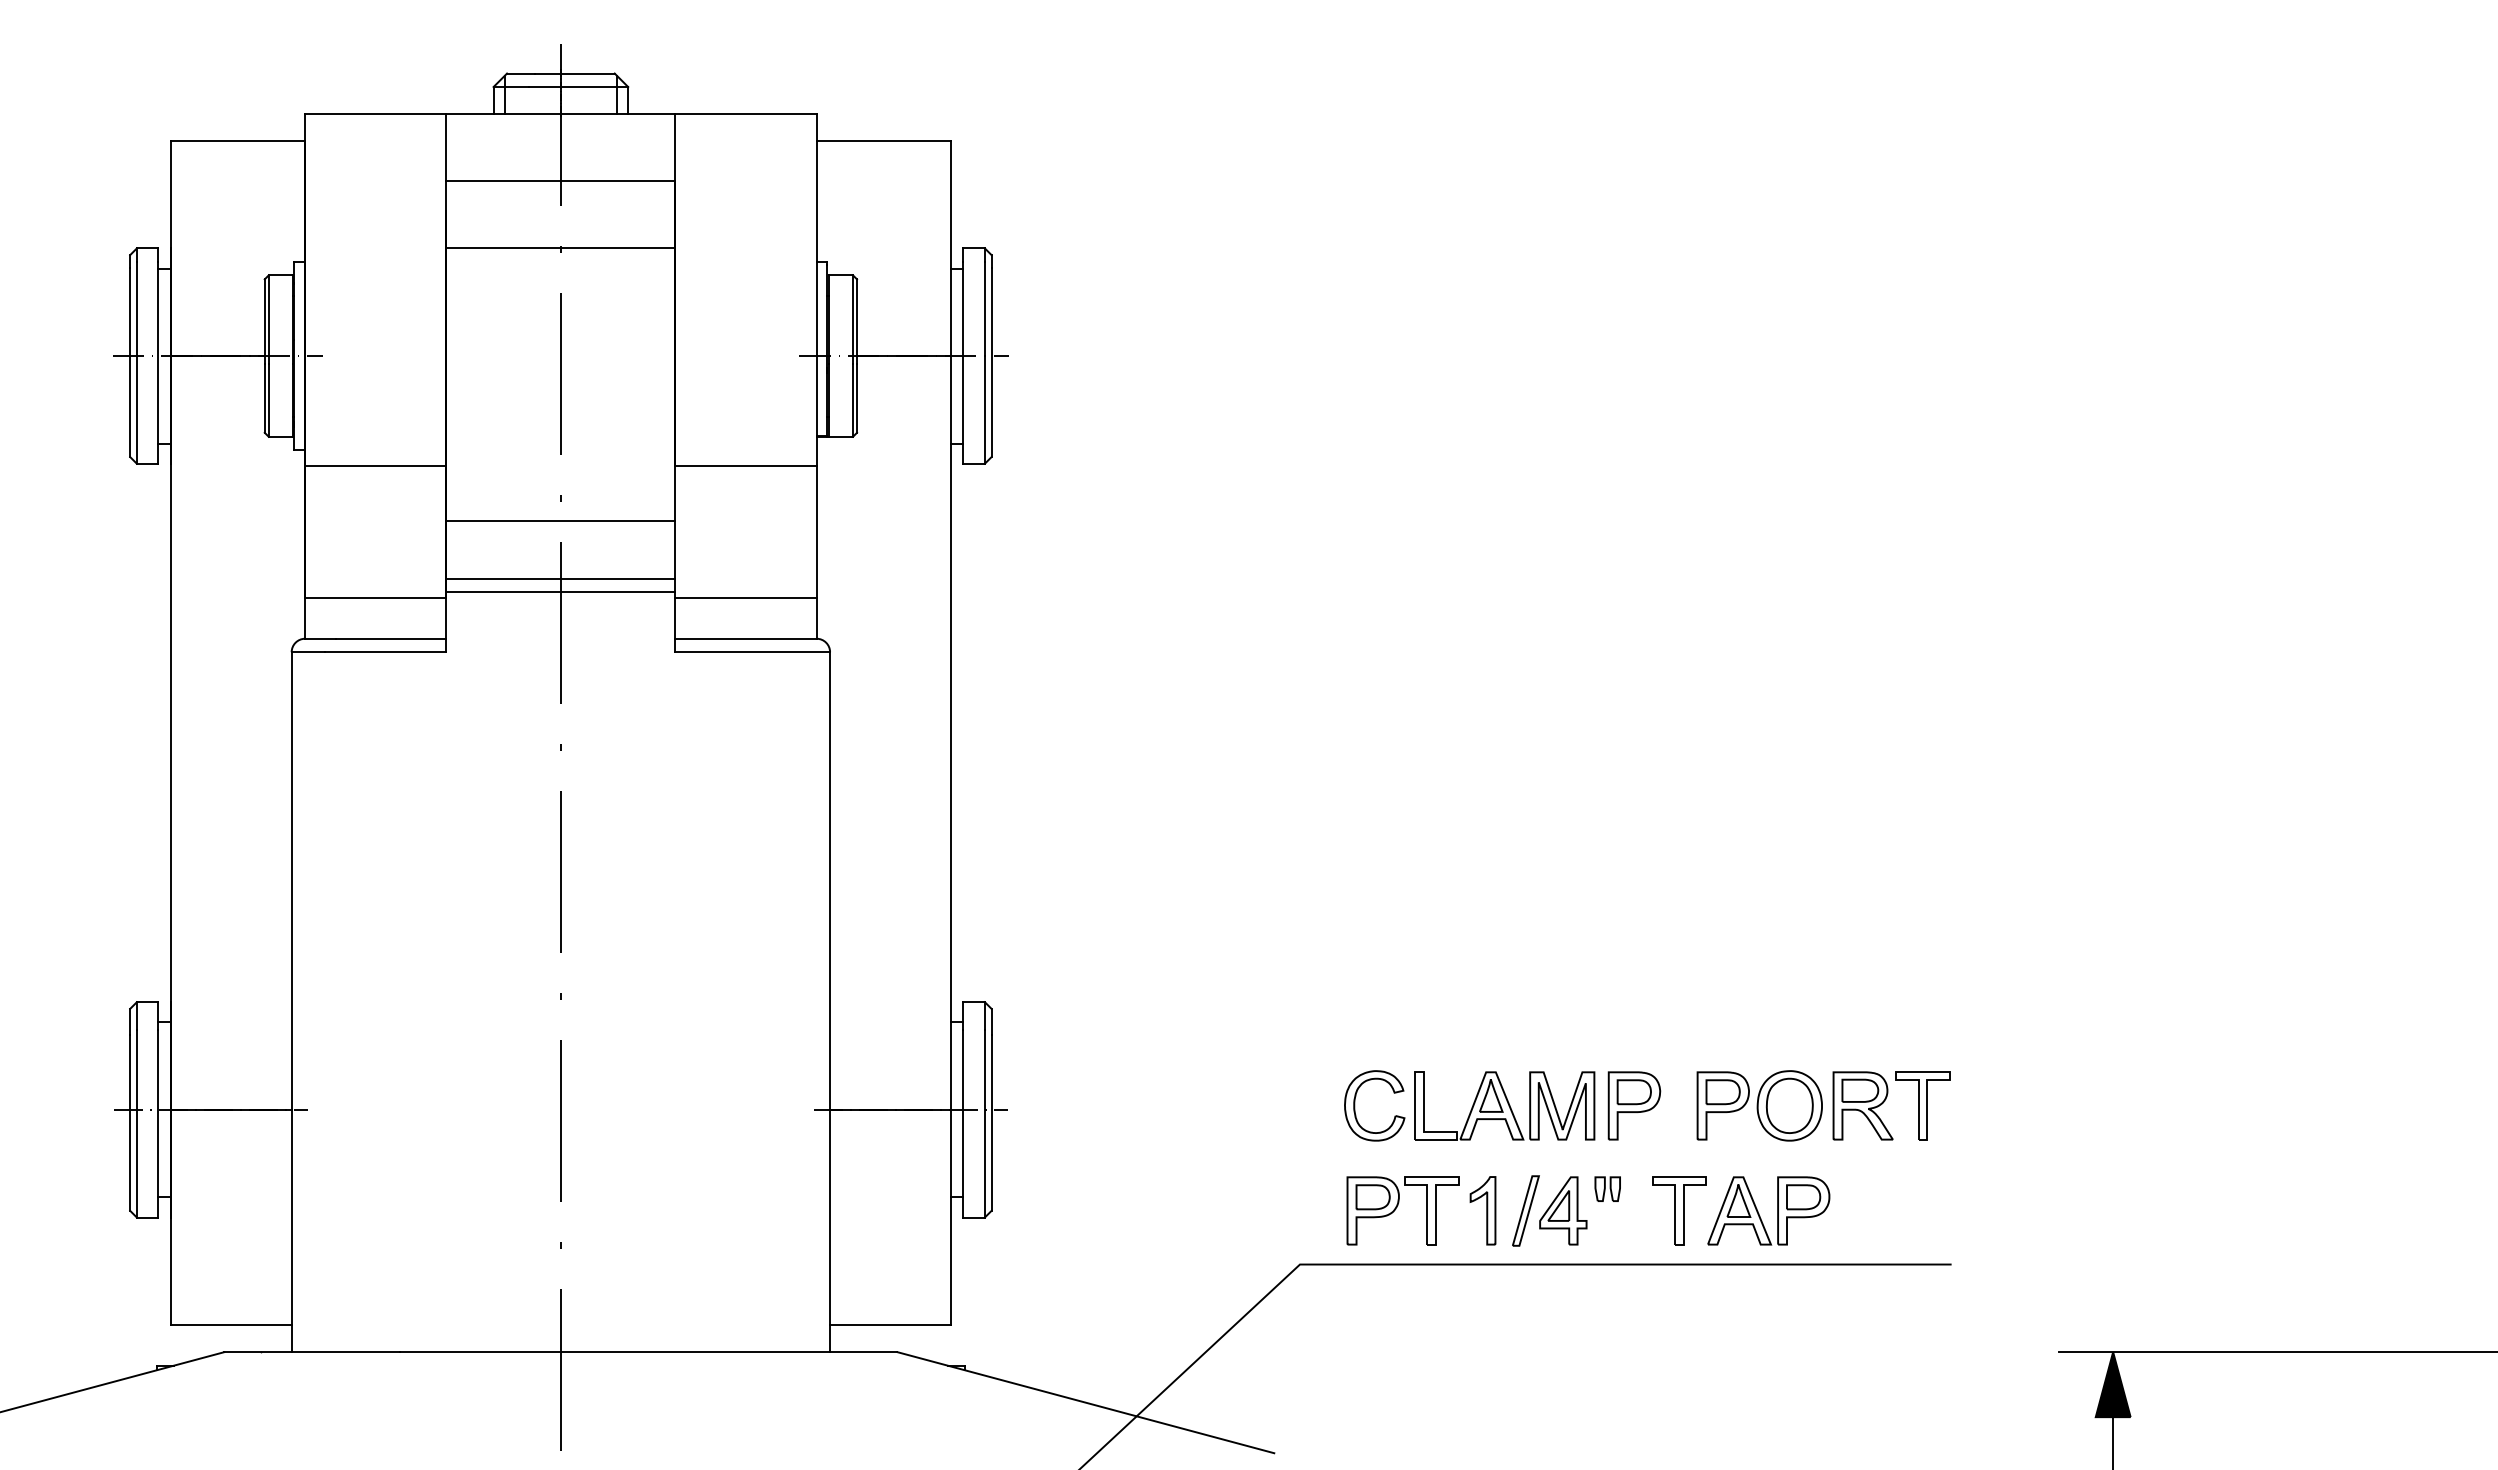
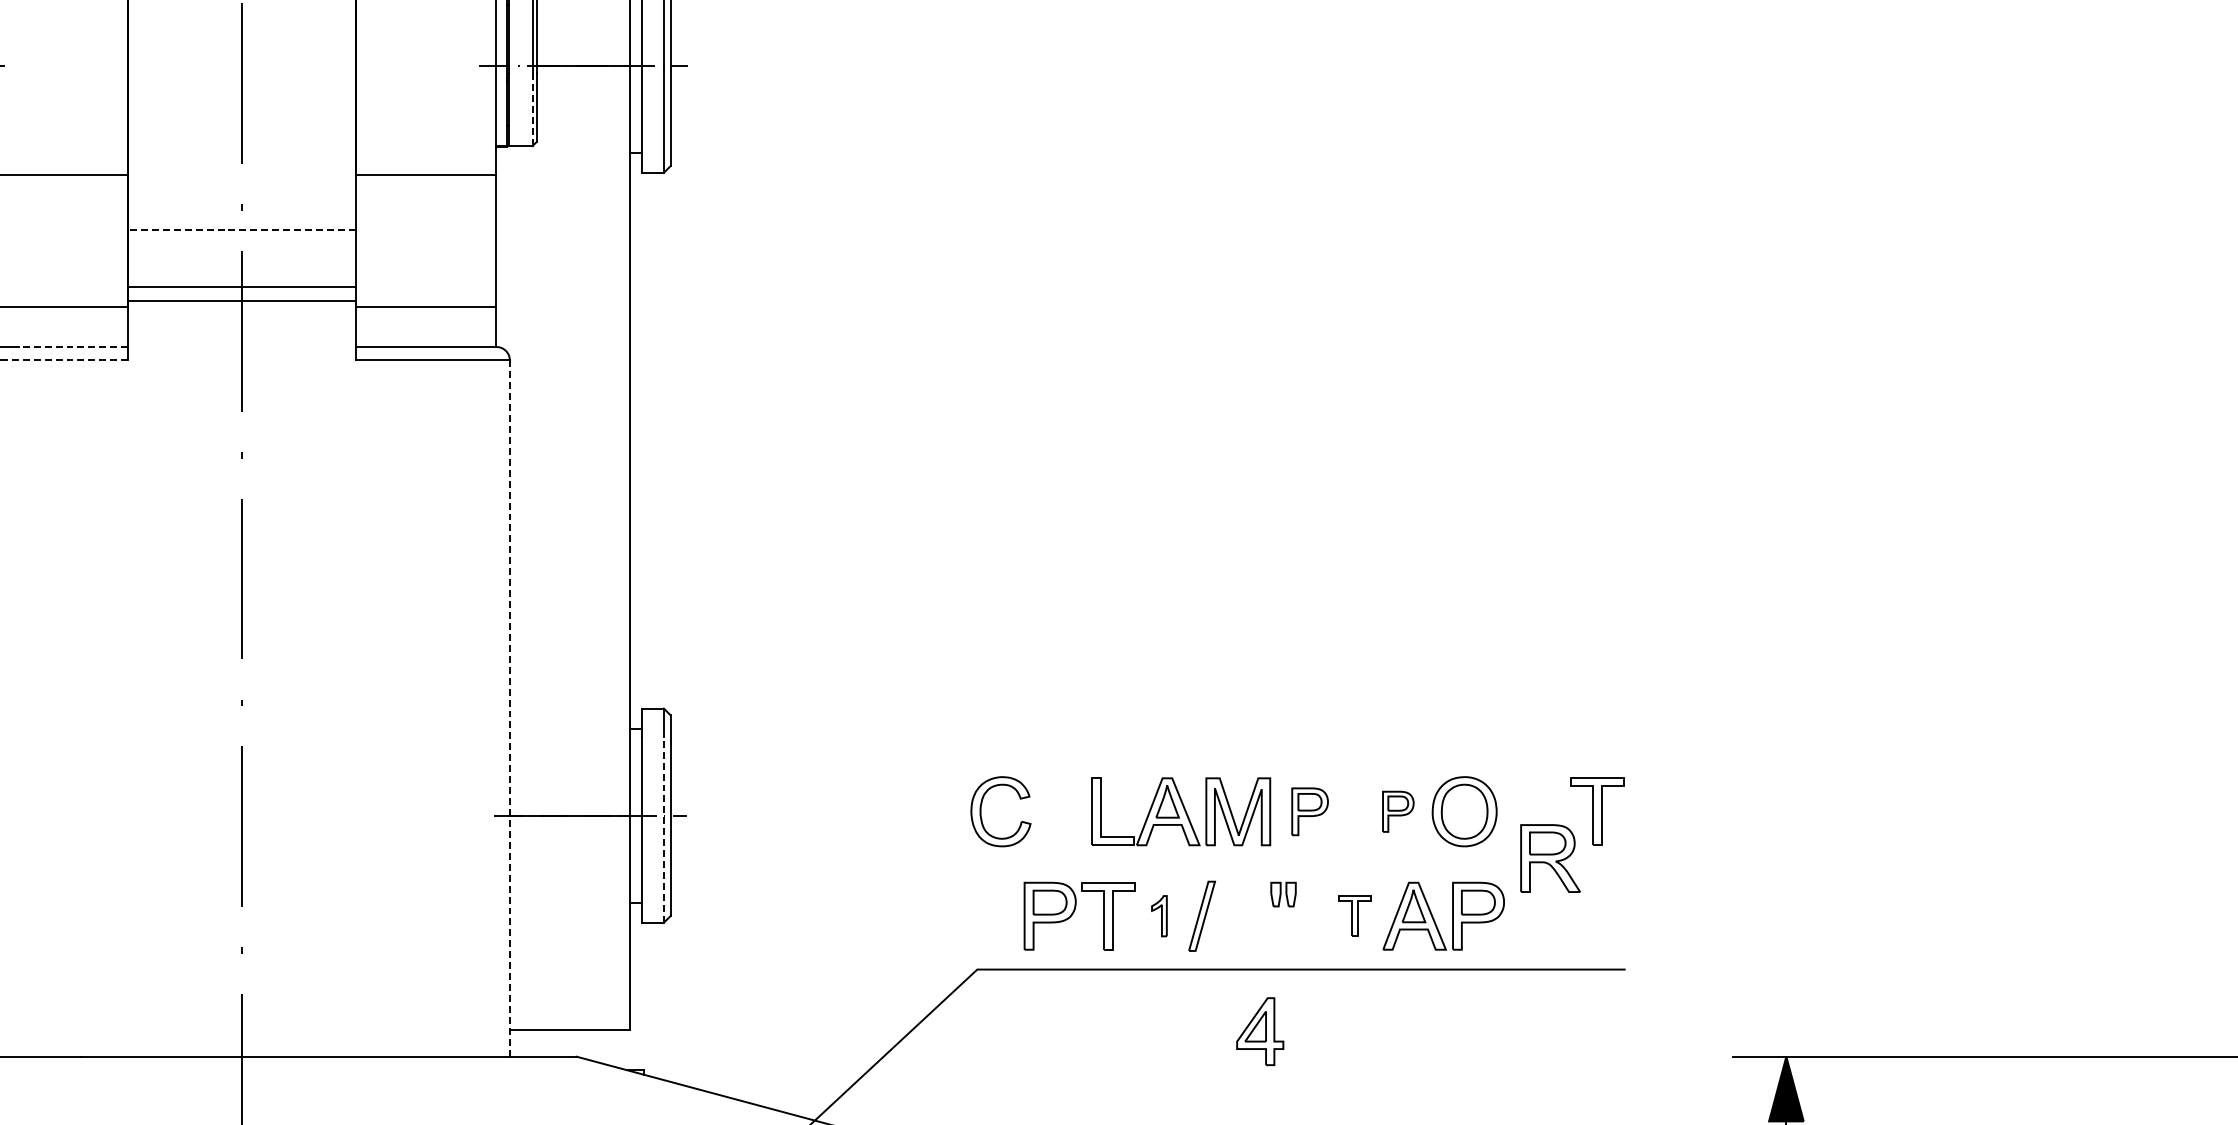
line: (852, 399) -> (532, 108), solid -> dashed
line: (560, 520) -> (241, 229), solid -> dashed
line: (390, 638) -> (72, 346), solid -> dashed
line: (385, 652) -> (67, 360), solid -> dashed
line: (830, 1002) -> (510, 708), solid -> dashed
part: (1355, 1105) -> (981, 811), moved
part: (1634, 1105) -> (1310, 811), size x0.7
part: (1722, 1105) -> (1397, 811), size x0.6
part: (1862, 1105) -> (1549, 858), moved
line: (984, 1123) -> (663, 829), solid -> dashed
part: (1482, 1210) -> (1158, 915), size x0.6
part: (1563, 1210) -> (1260, 1031), moved
part: (1679, 1210) -> (1354, 915), size x0.6

